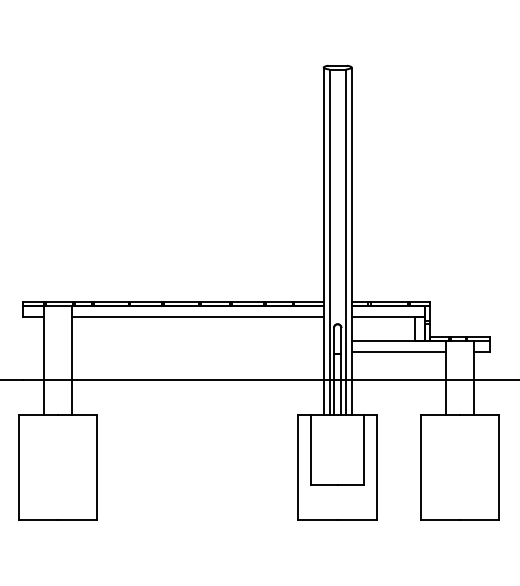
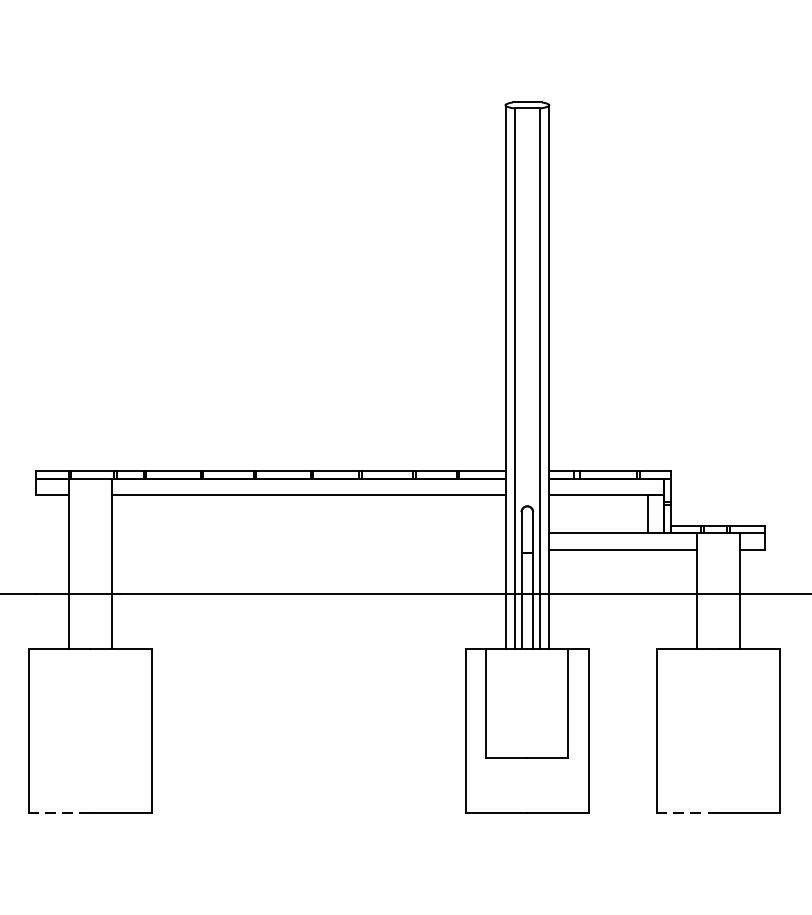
line: (38, 520) -> (59, 812), solid -> dashed
line: (440, 520) -> (687, 812), solid -> dashed

